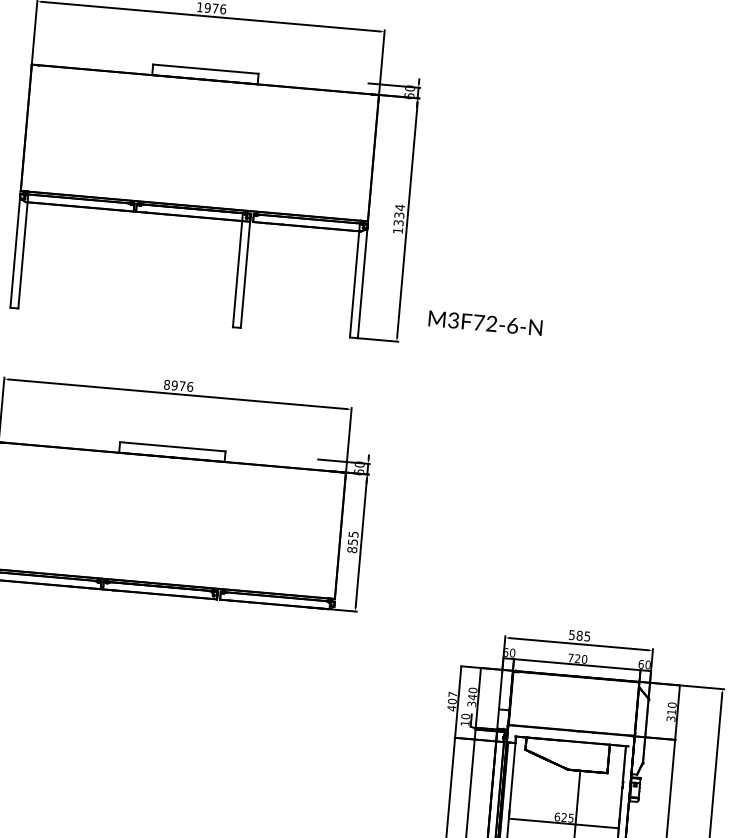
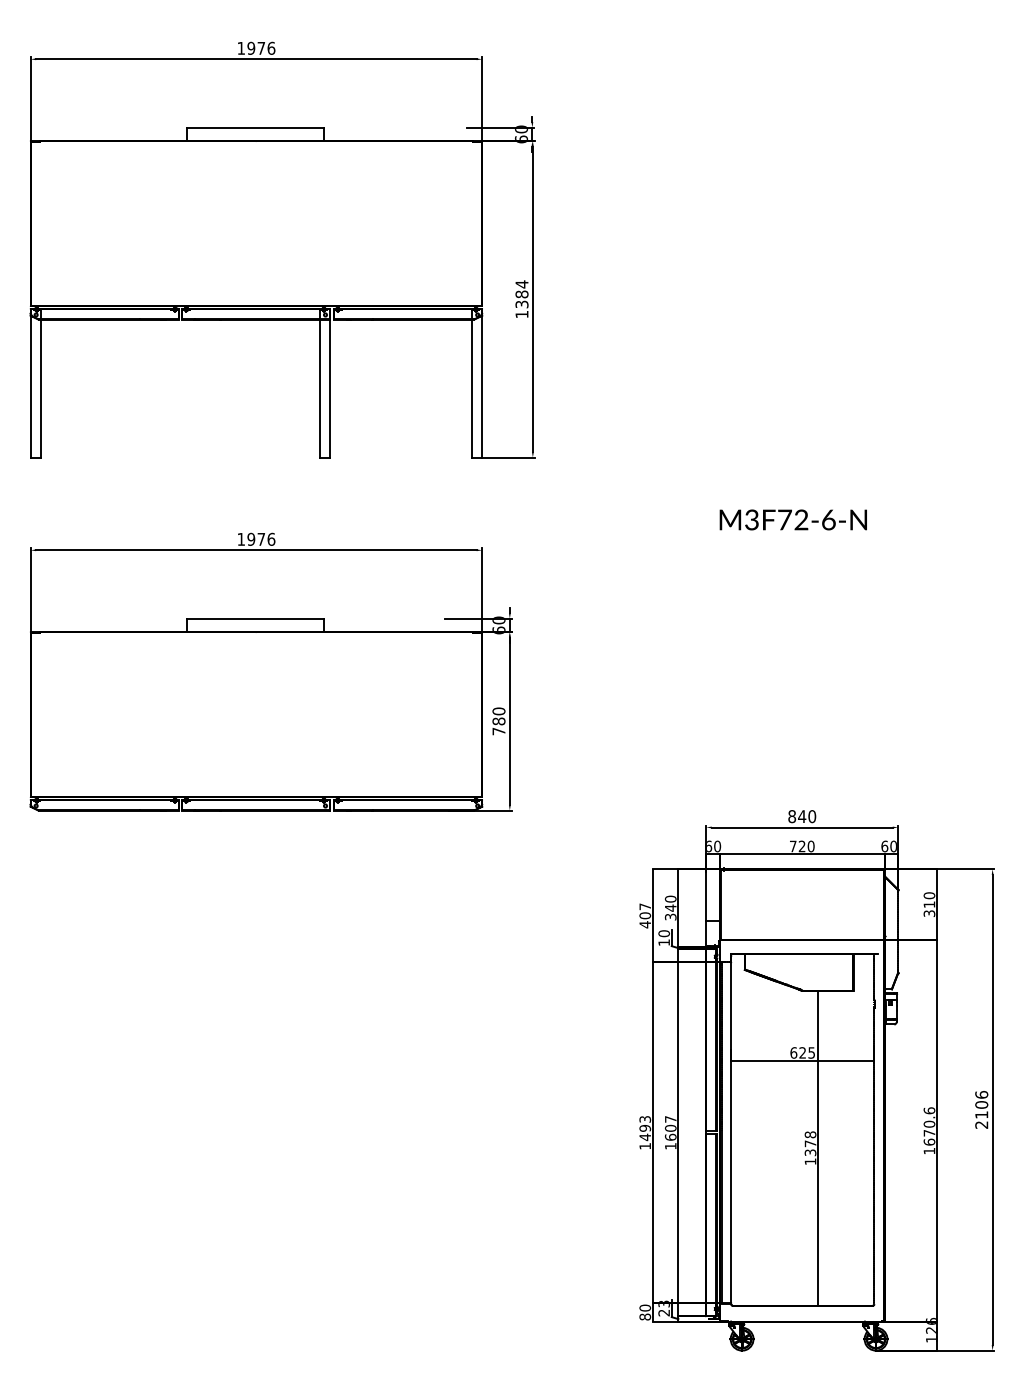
text: (398, 215) -> (521, 294), 1334 -> 1384
text: (484, 322) -> (792, 519), moved
text: (167, 384) -> (241, 538), 8976 -> 1976
text: (352, 542) -> (498, 721), 855 -> 780
text: (579, 635) -> (802, 816), 585 -> 840

